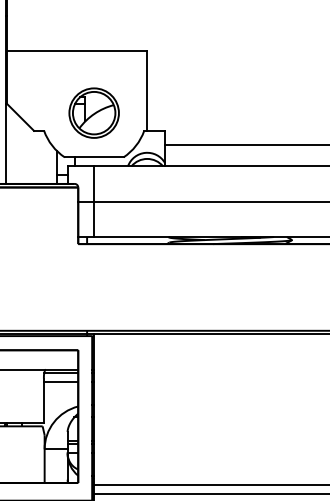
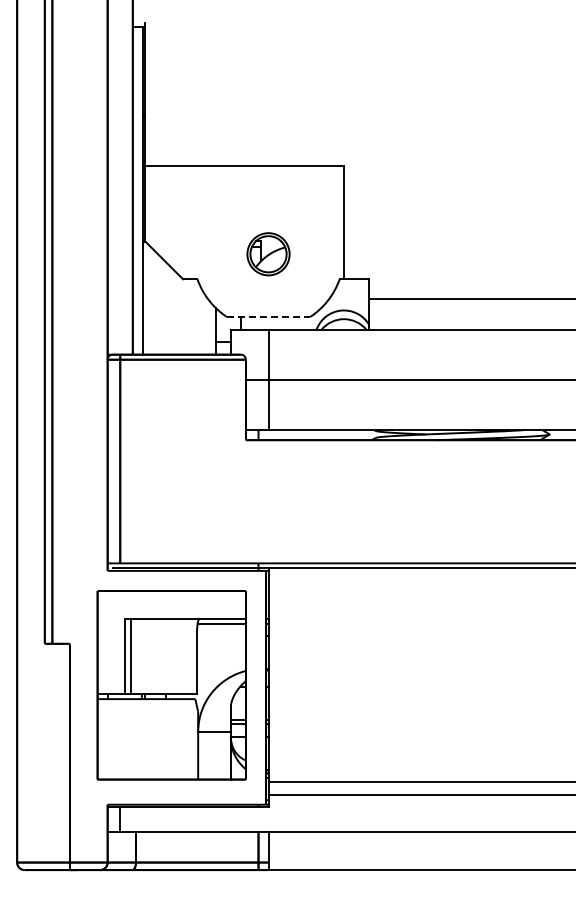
part: (94, 113) -> (268, 254), size x0.6
line: (94, 157) -> (268, 317), solid -> dashed
line: (61, 382) -> (221, 636), removed

